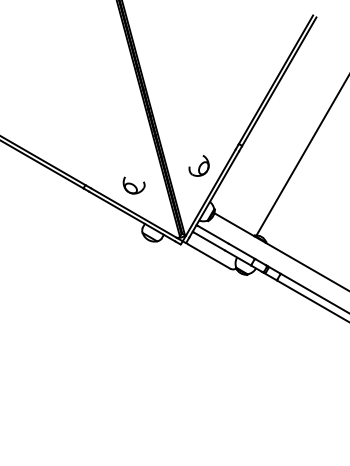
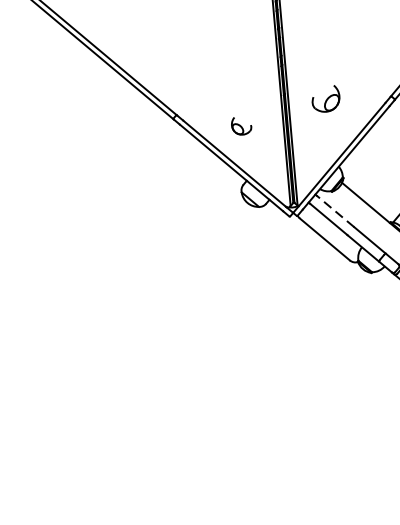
part: (198, 165) -> (325, 97), moved
part: (133, 185) -> (240, 126), size x0.7
line: (212, 234) -> (334, 210), solid -> dashed

